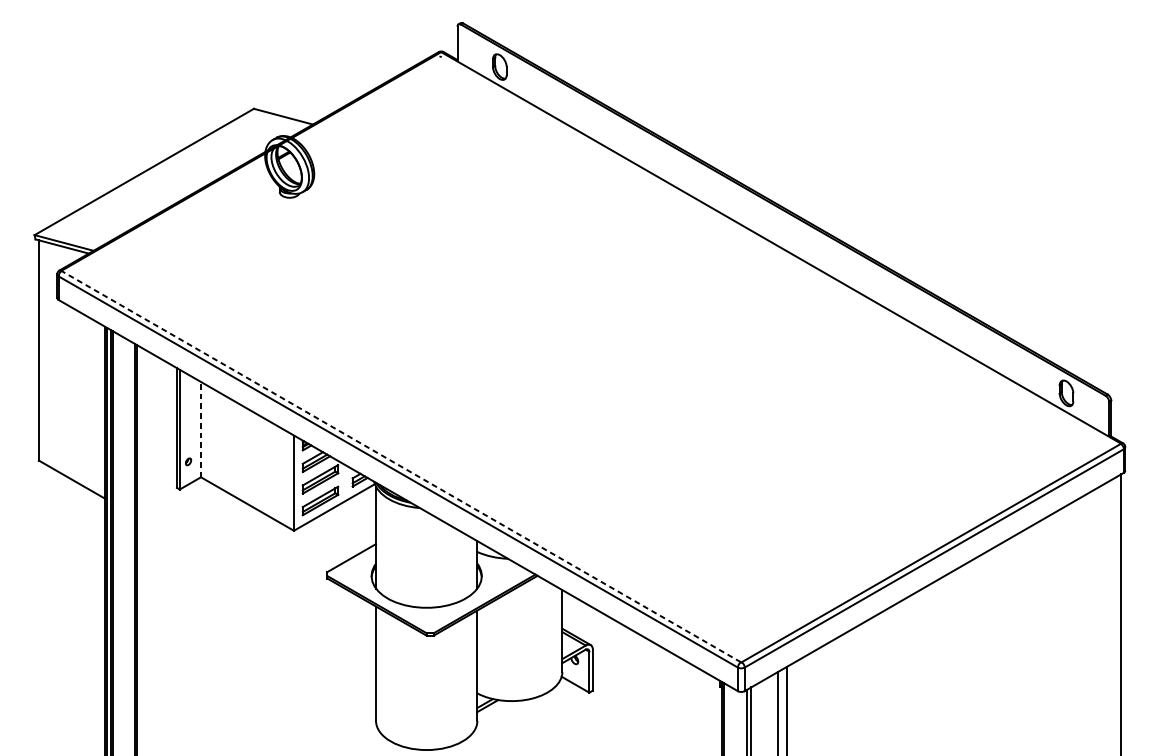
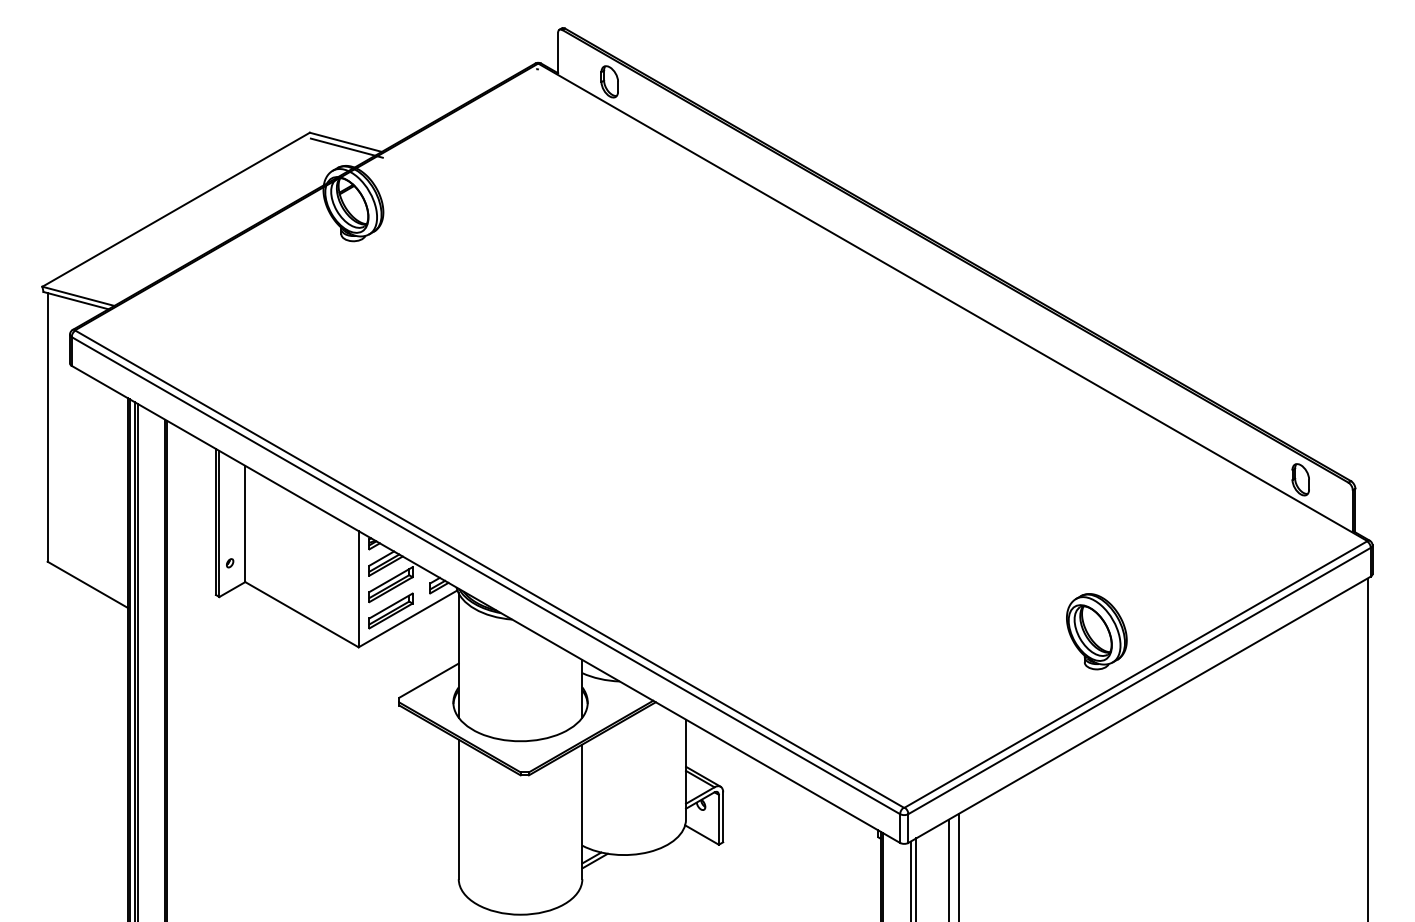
line: (283, 120) -> (346, 147), added
line: (201, 429) -> (245, 523), dashed -> solid
line: (401, 466) -> (489, 569), dashed -> solid
part: (898, 517) -> (1096, 631), added

